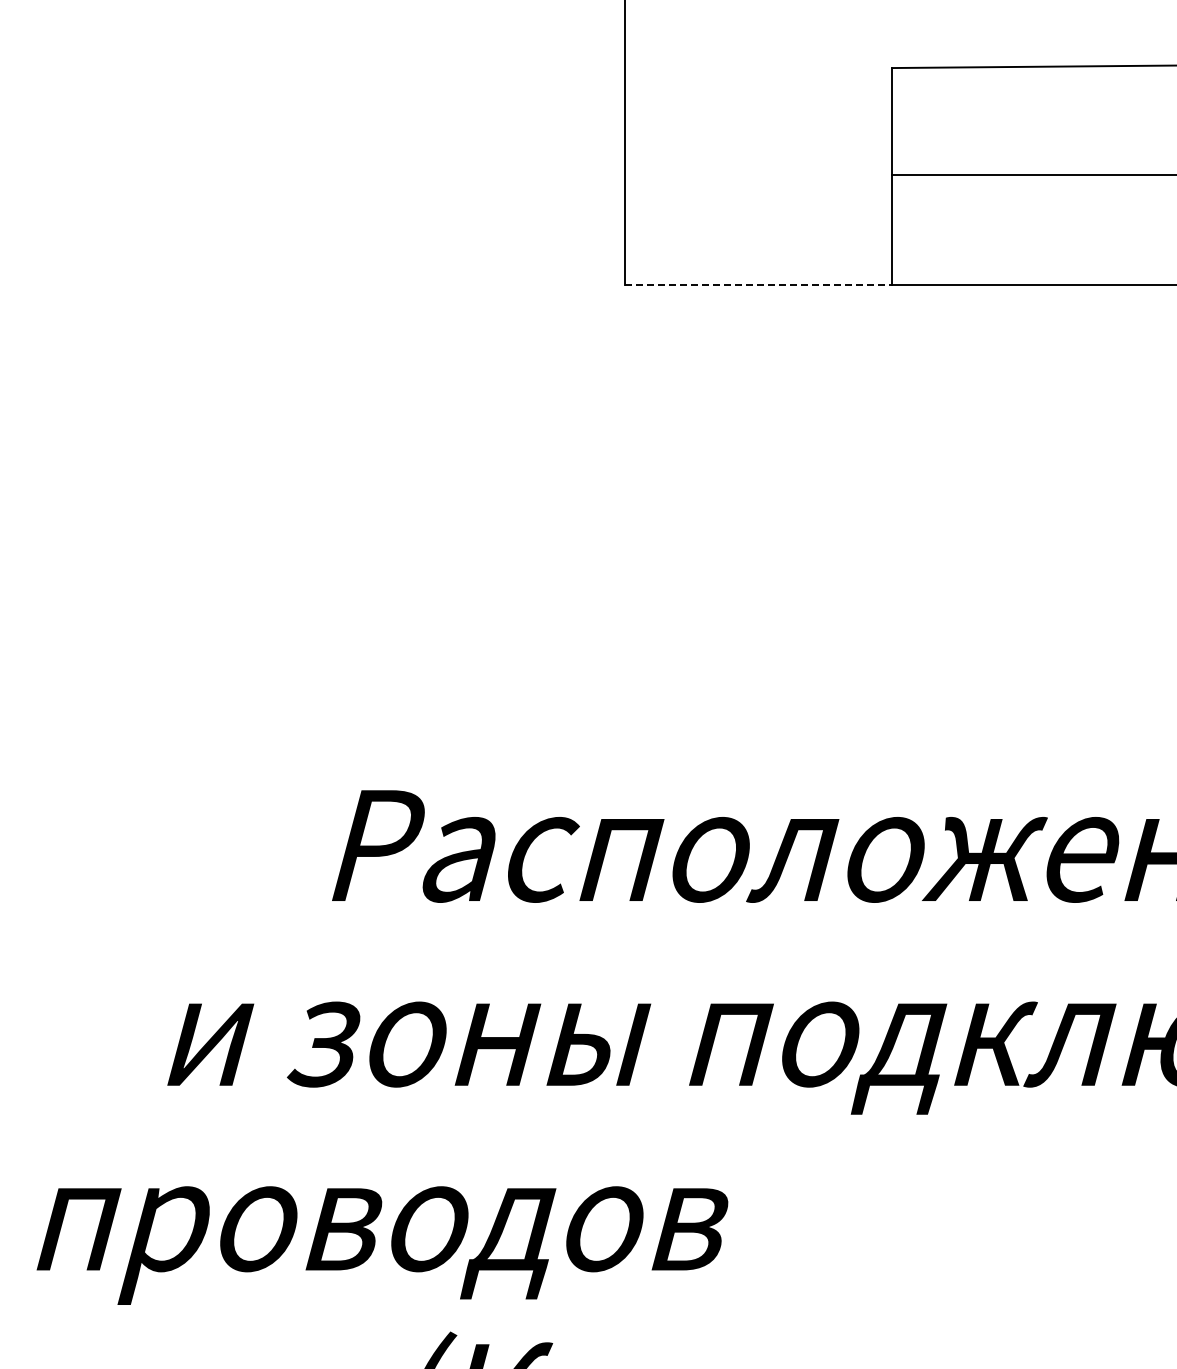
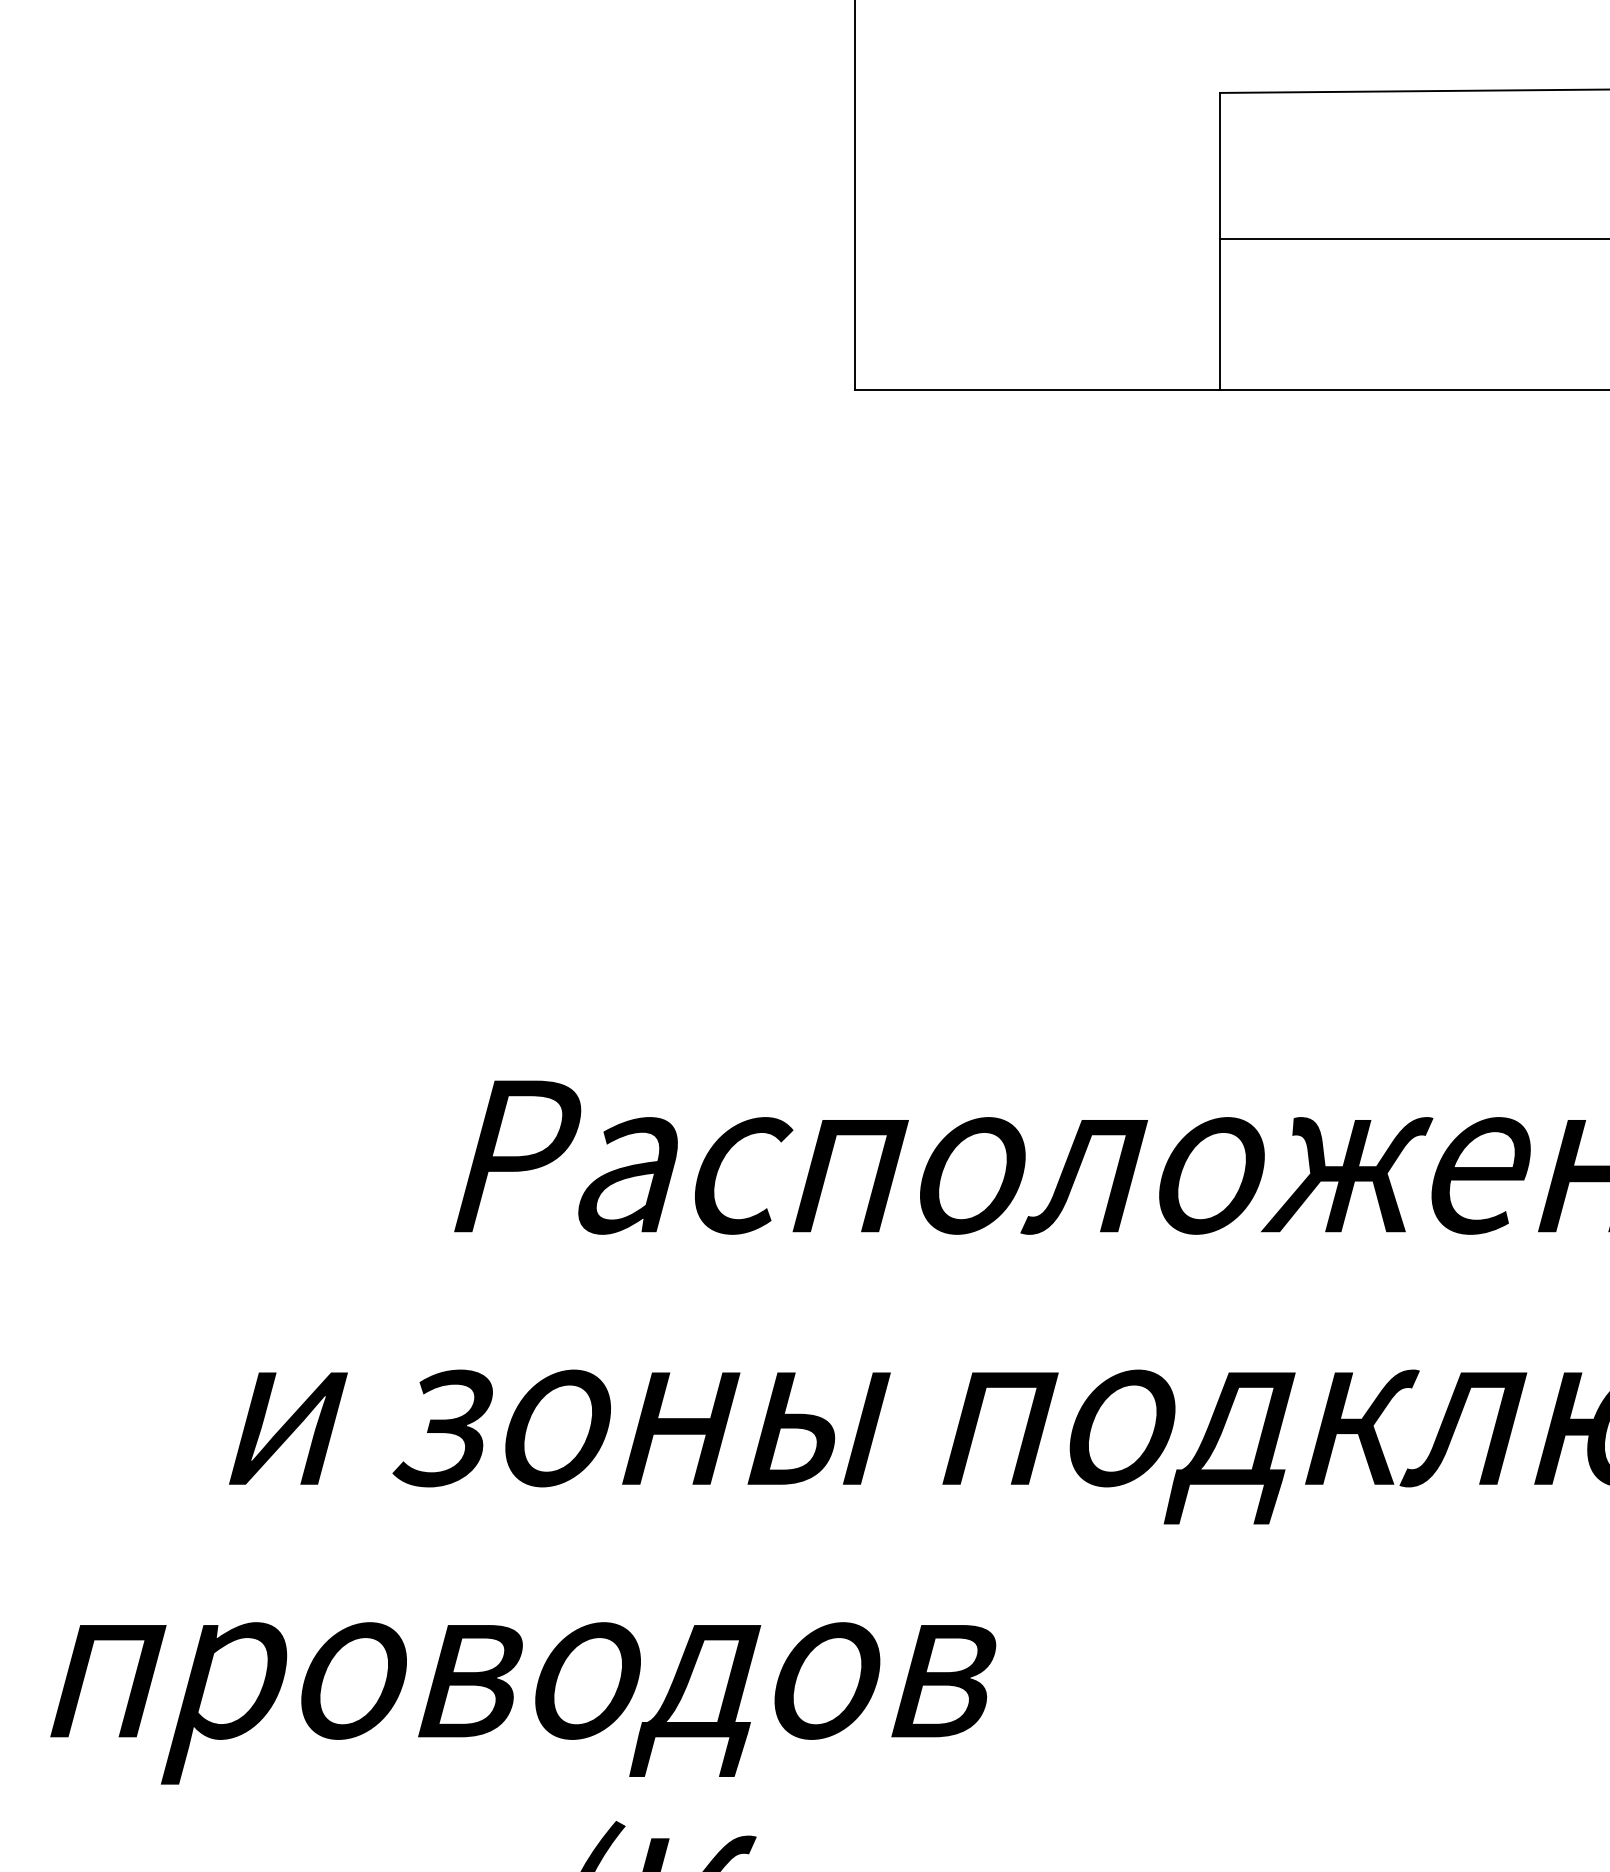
line: (758, 285) -> (1037, 390), dashed -> solid

